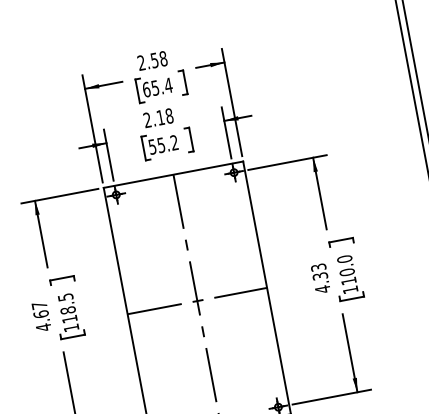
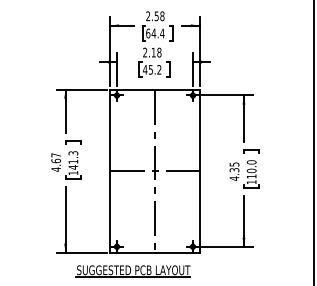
text: (154, 88) -> (153, 33), 65.4 -> 64.4
text: (151, 146) -> (144, 69), 55.2 -> 45.2
text: (317, 267) -> (233, 164), 4.33 -> 4.35
text: (67, 308) -> (73, 160), 118.5 -> 141.3

